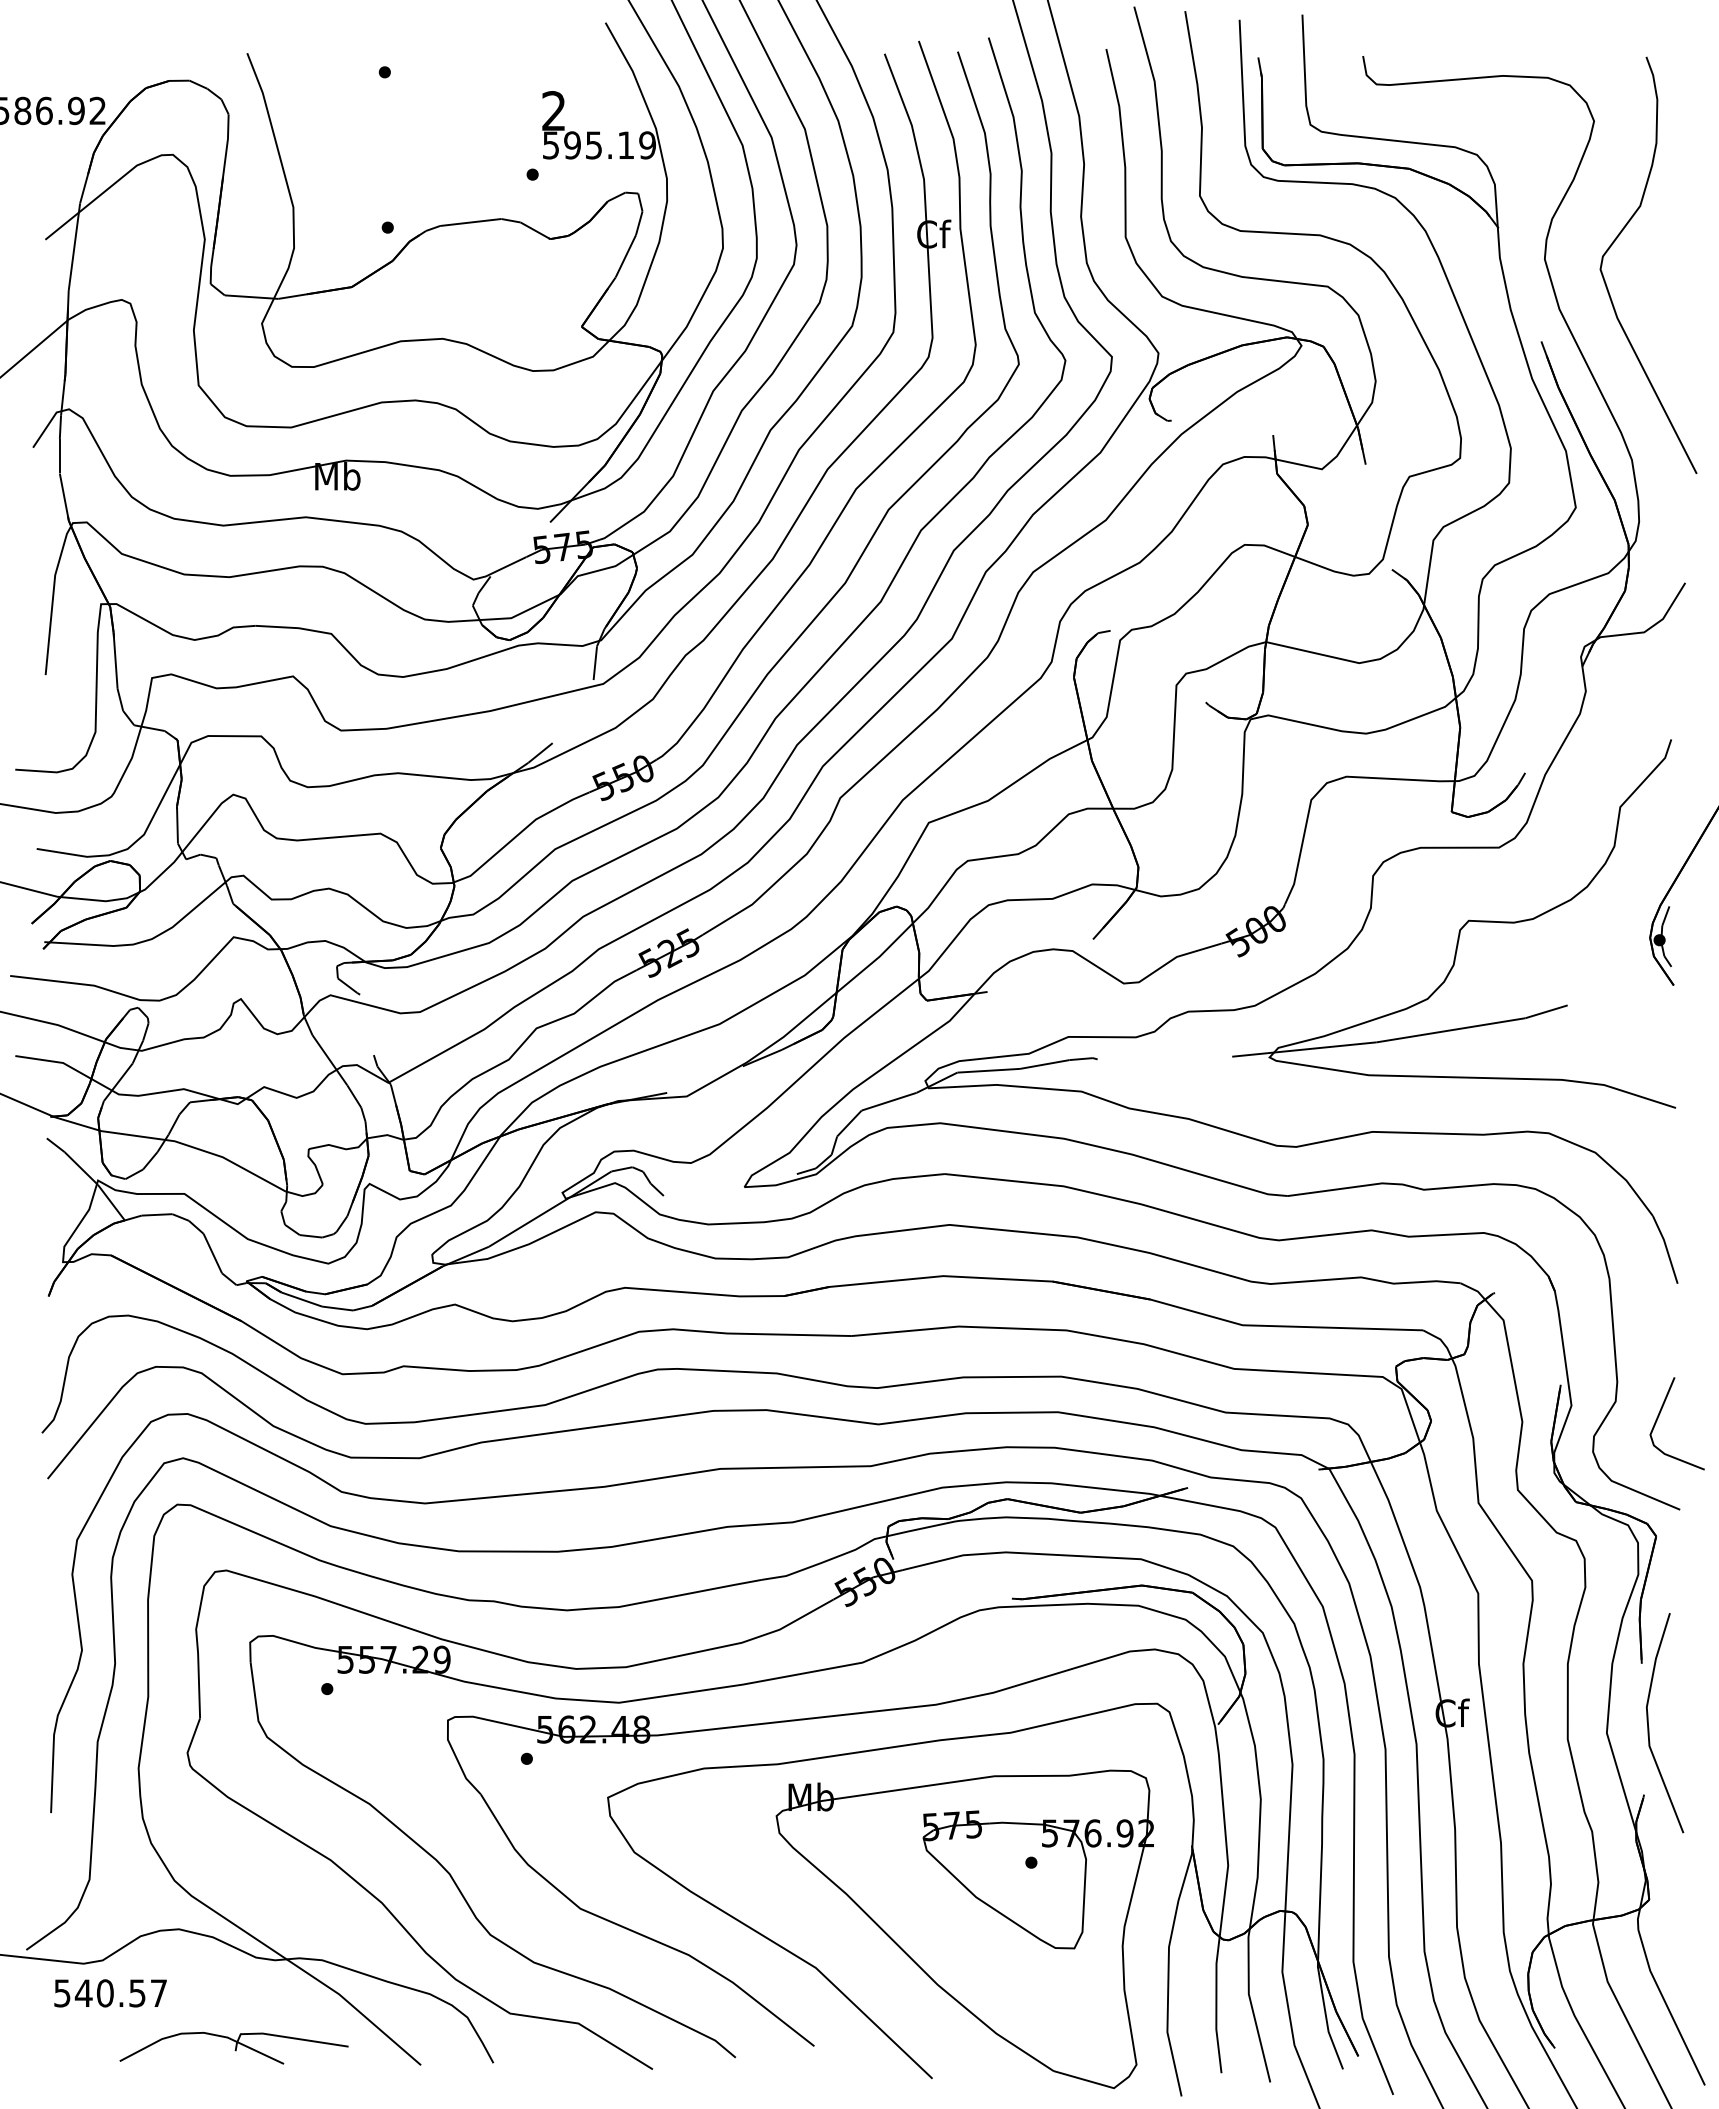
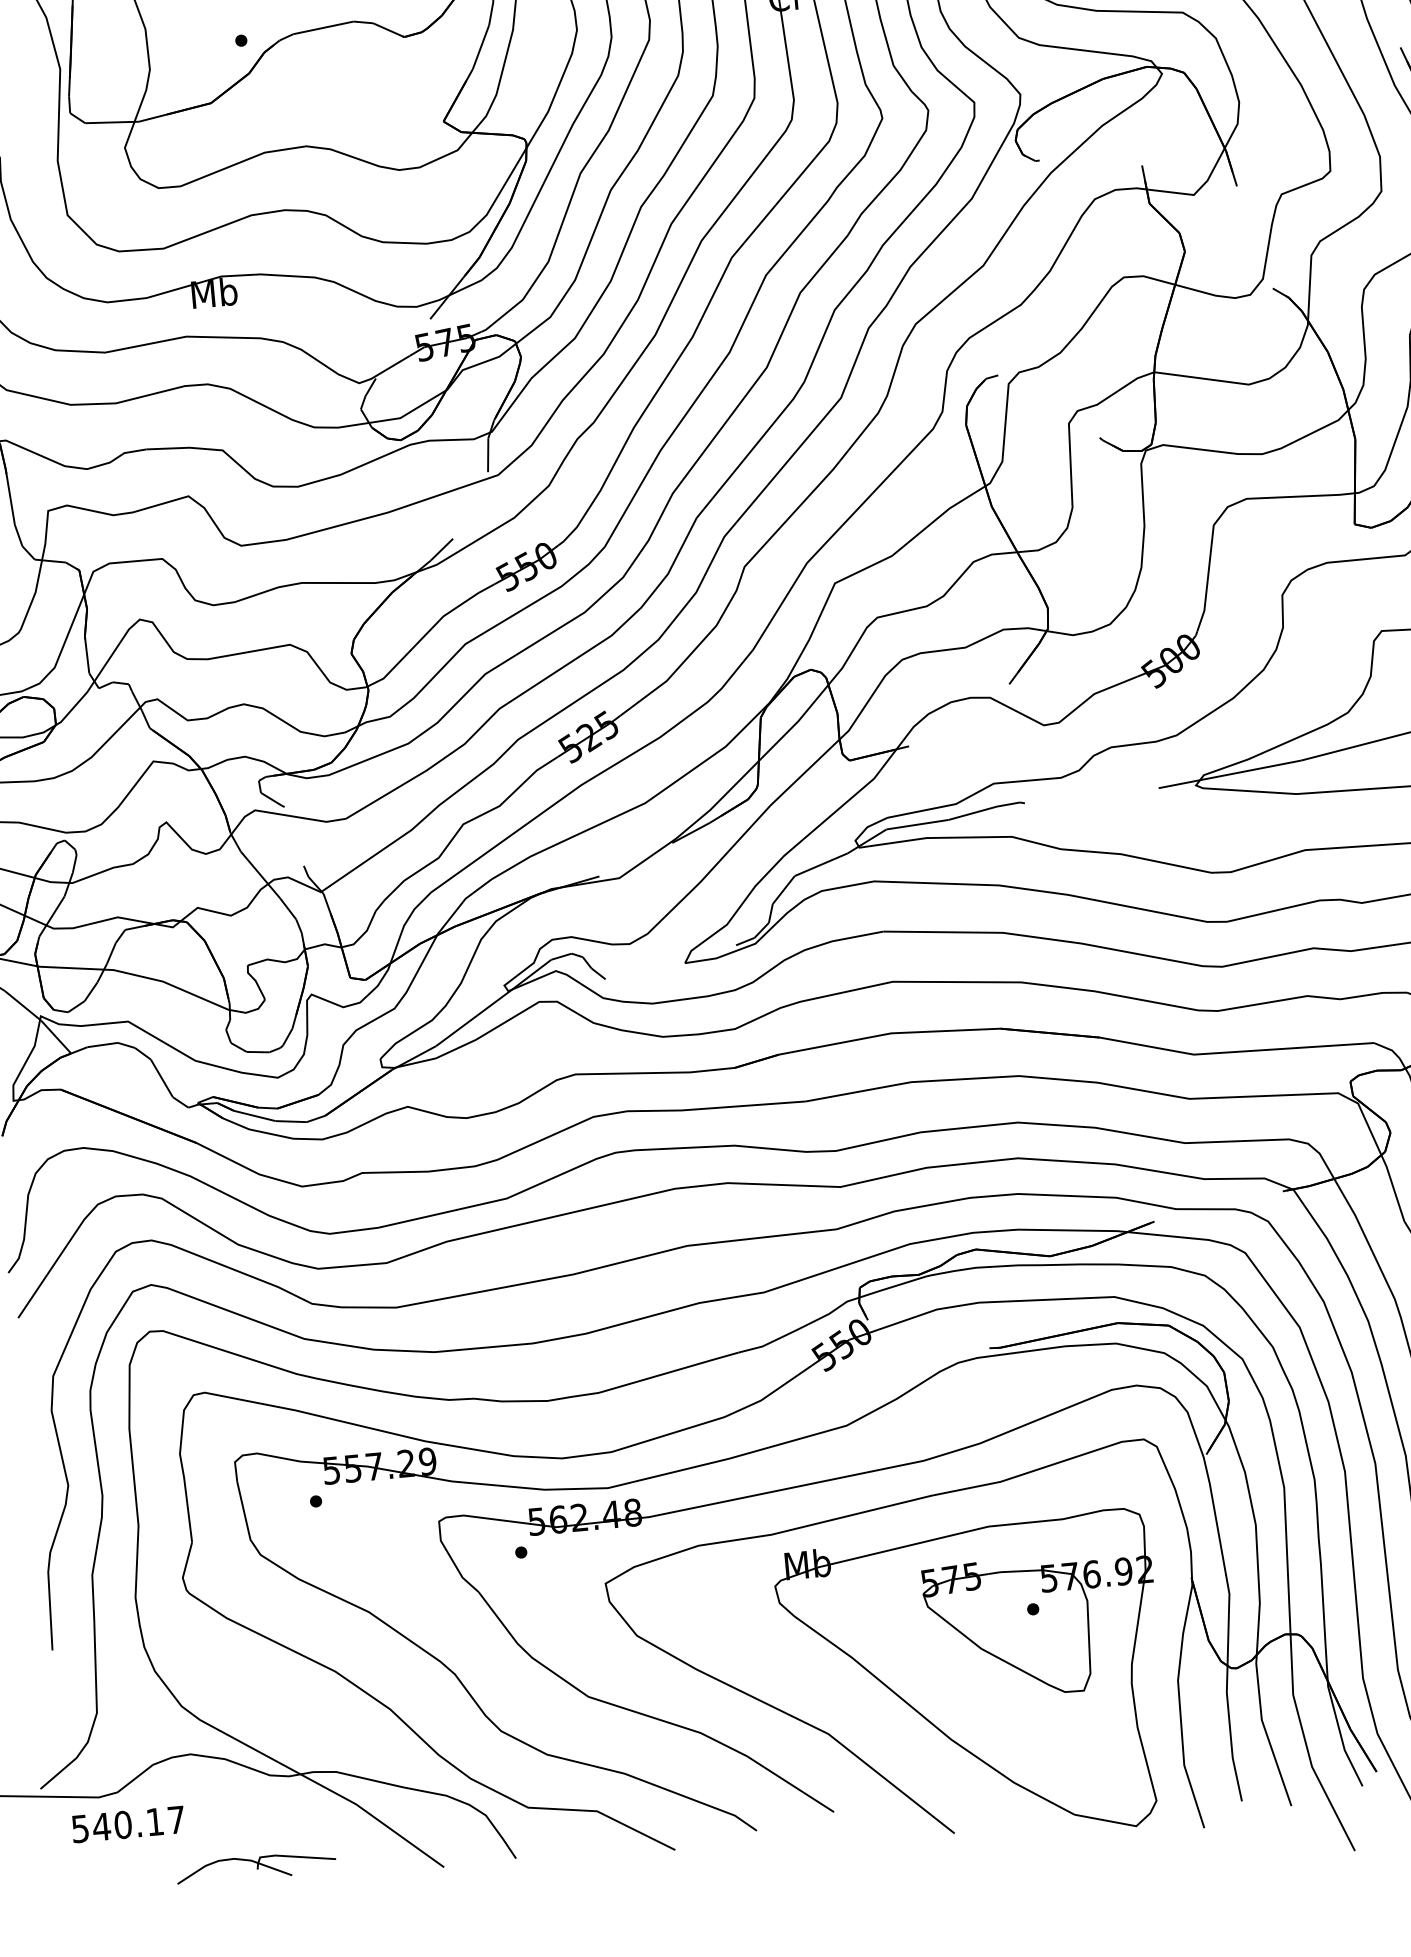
text: (137, 1993) -> (155, 1822), 540.57 -> 540.17
part: (233, 2047) -> (255, 1867), size x0.7

